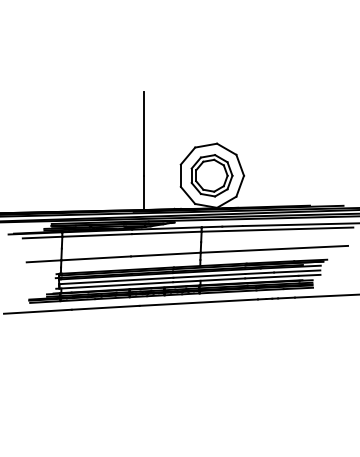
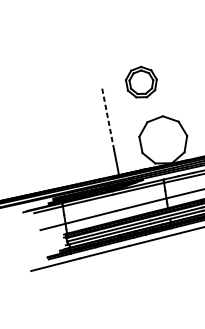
line: (144, 134) -> (108, 119), solid -> dashed
part: (211, 175) -> (141, 82), moved

